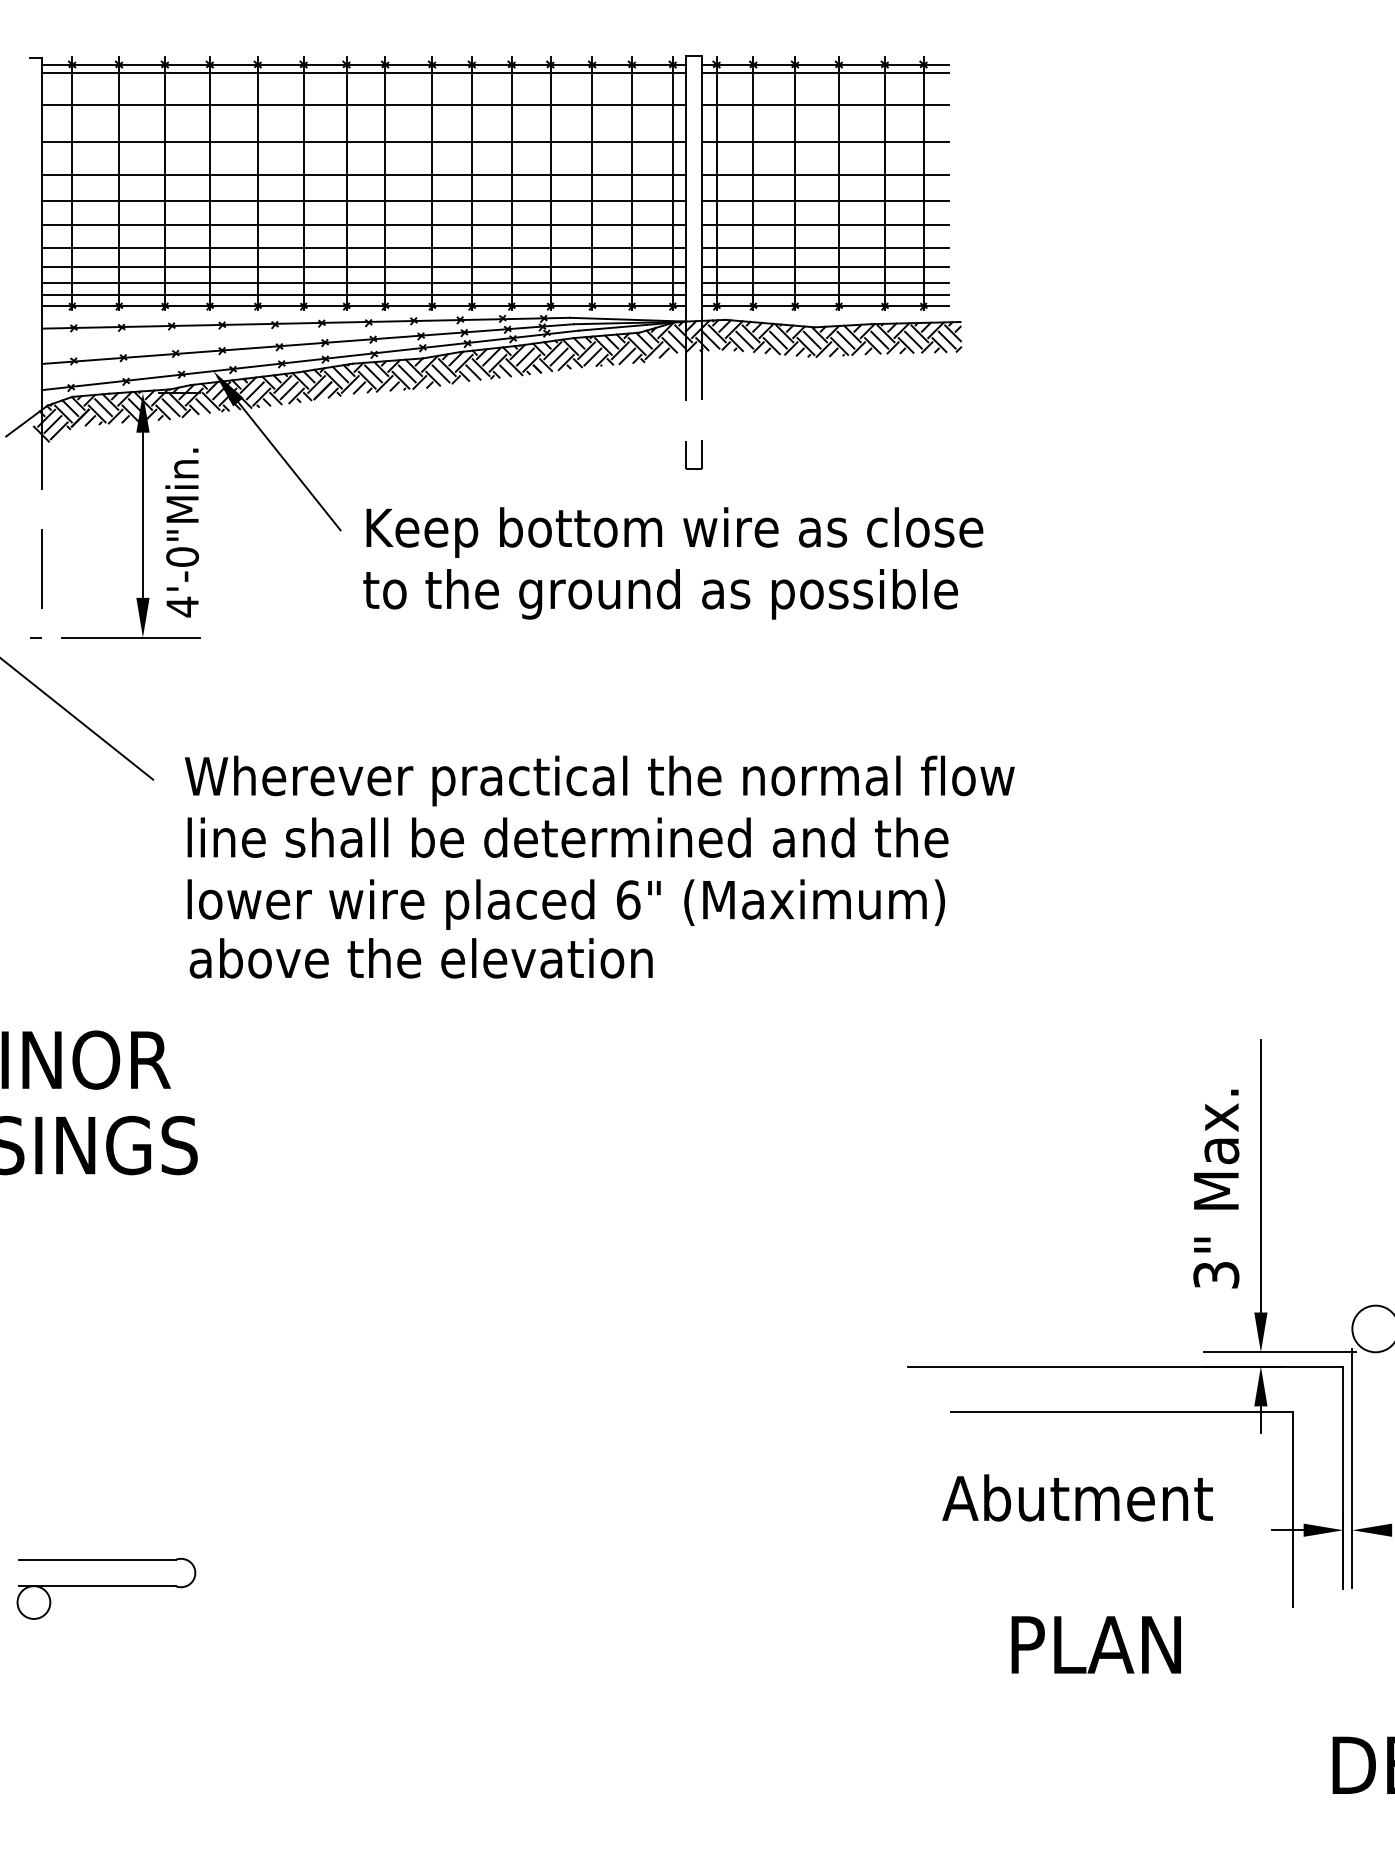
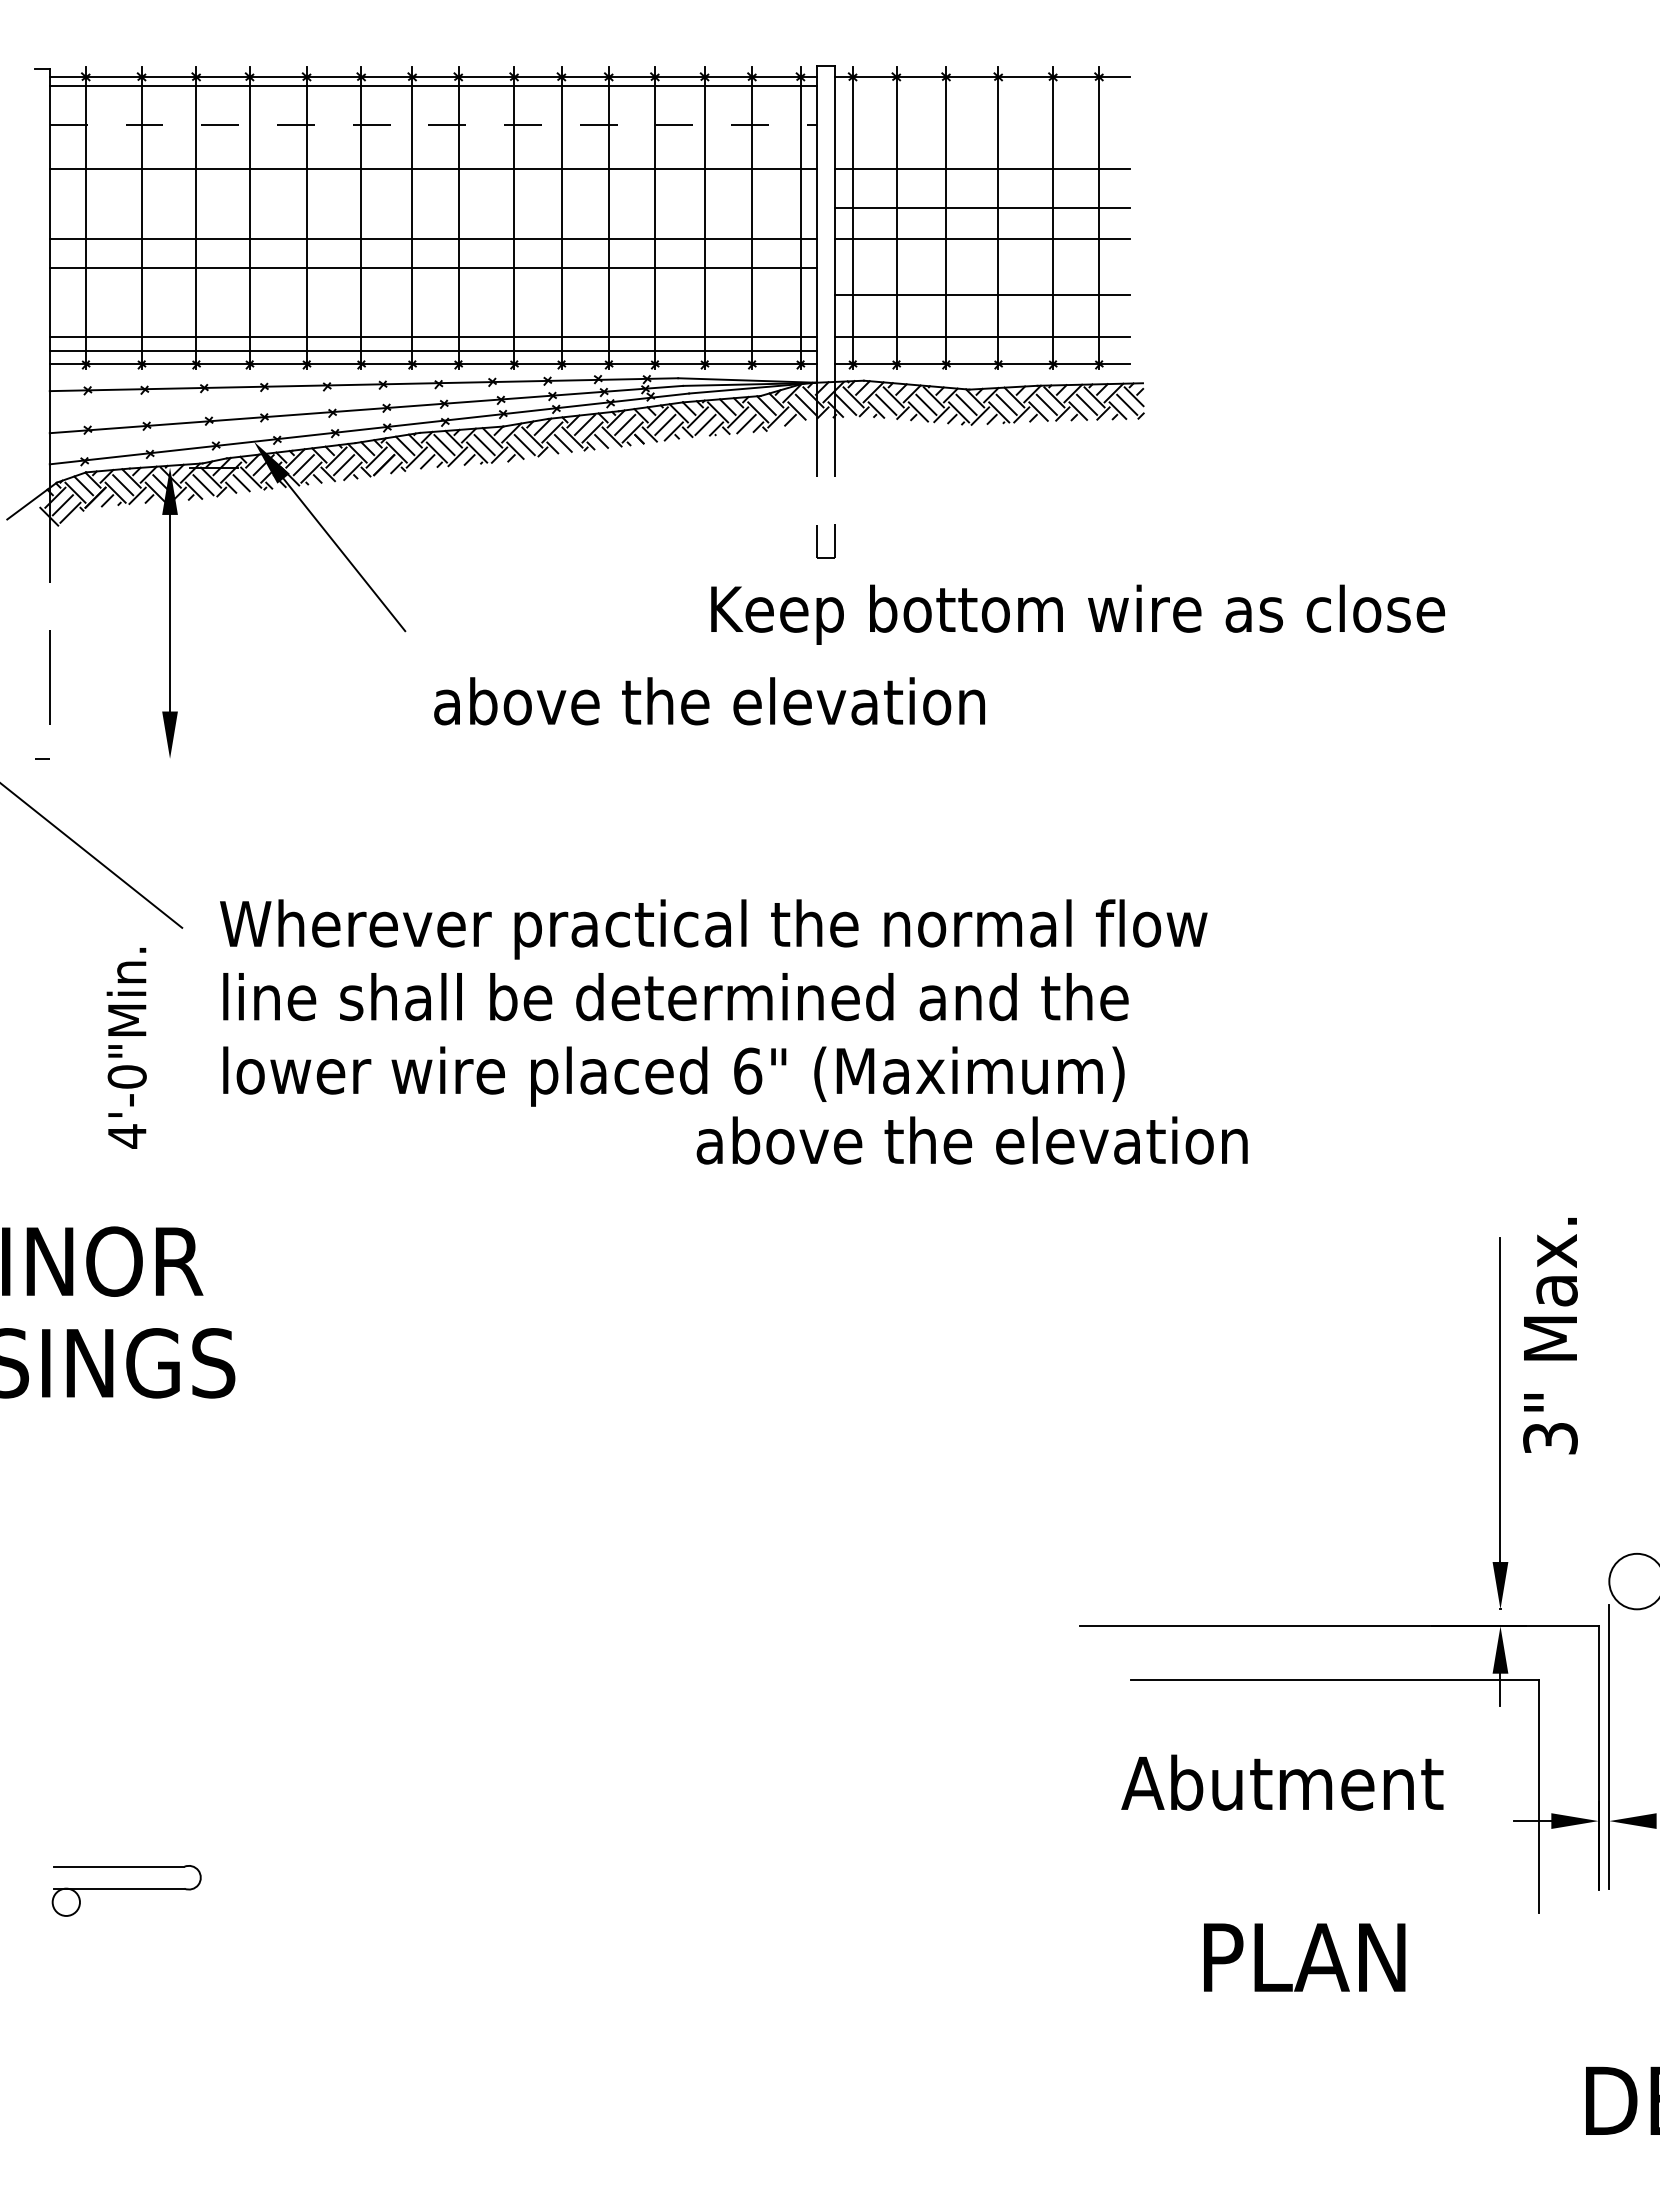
line: (824, 72) -> (981, 86), removed
line: (364, 105) -> (433, 125), solid -> dashed
line: (824, 105) -> (981, 125), removed
line: (363, 175) -> (432, 208), removed
line: (824, 224) -> (981, 267), removed
line: (363, 247) -> (432, 294), removed
line: (363, 267) -> (432, 318), removed
line: (824, 267) -> (981, 318), removed
line: (824, 294) -> (981, 350), removed
text: (675, 532) -> (1078, 614), moved
text: (181, 533) -> (126, 1048), moved
text: (660, 594) -> (786, 707), to the ground as possible -> above the elevation
line: (130, 637) -> (155, 758), removed
text: (420, 958) -> (971, 1140), moved
text: (1216, 1189) -> (1550, 1336), moved
line: (1279, 1352) -> (1522, 1609), removed
part: (106, 1588) -> (126, 1890), size x0.7

